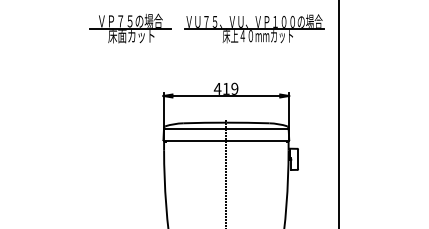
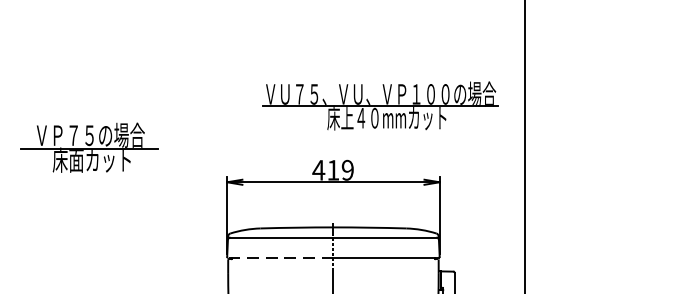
part: (130, 28) -> (90, 147), moved
part: (254, 28) -> (381, 105), moved
line: (194, 140) -> (279, 257), solid -> dashed

